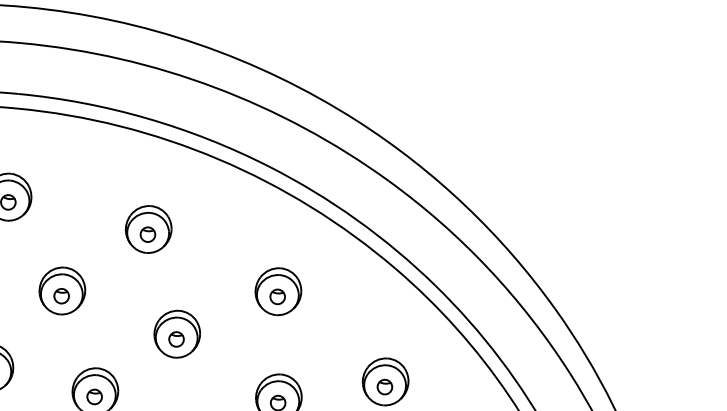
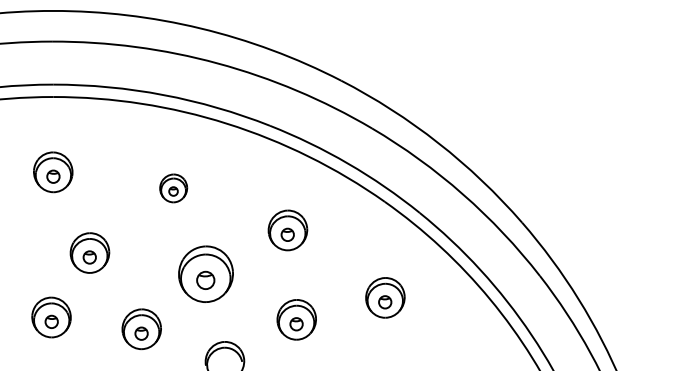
part: (148, 229) -> (173, 188), size x0.7
part: (61, 290) -> (89, 252), moved
part: (177, 334) -> (206, 274), size x1.4

